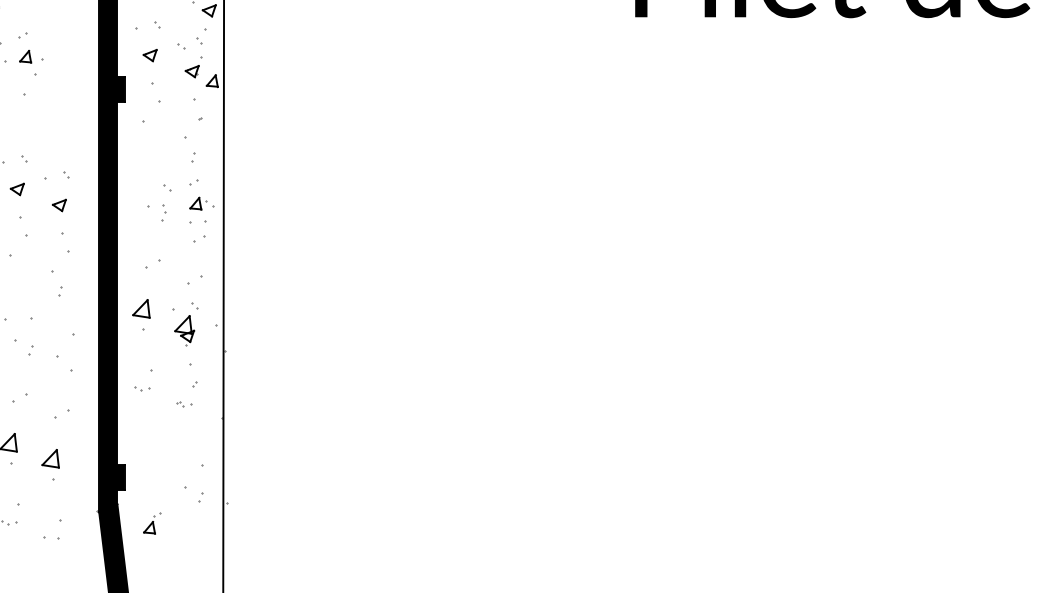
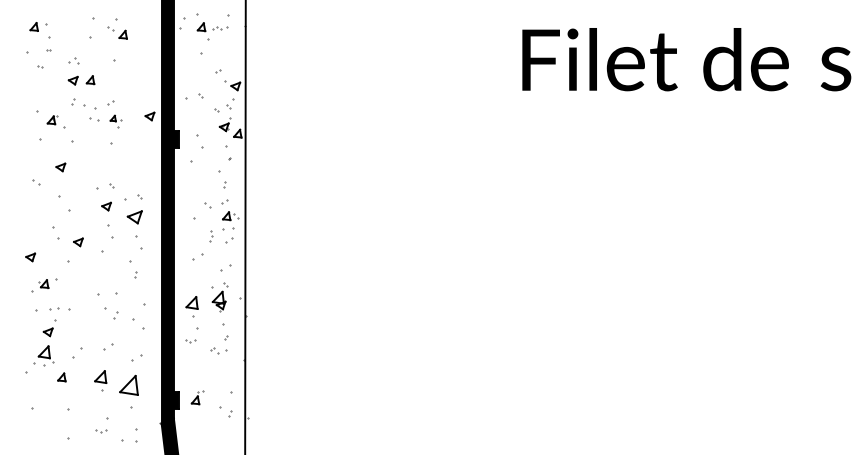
part: (149, 55) -> (149, 116), moved
part: (30, 62) -> (115, 121), size x0.7
part: (58, 205) -> (134, 217), size x1.6
part: (164, 213) -> (211, 236), moved
part: (140, 314) -> (191, 306), moved
part: (183, 404) -> (218, 351), size x1.6
part: (49, 464) -> (128, 391), size x1.6
part: (152, 523) -> (197, 397), moved
part: (51, 538) -> (129, 441), size x1.6

